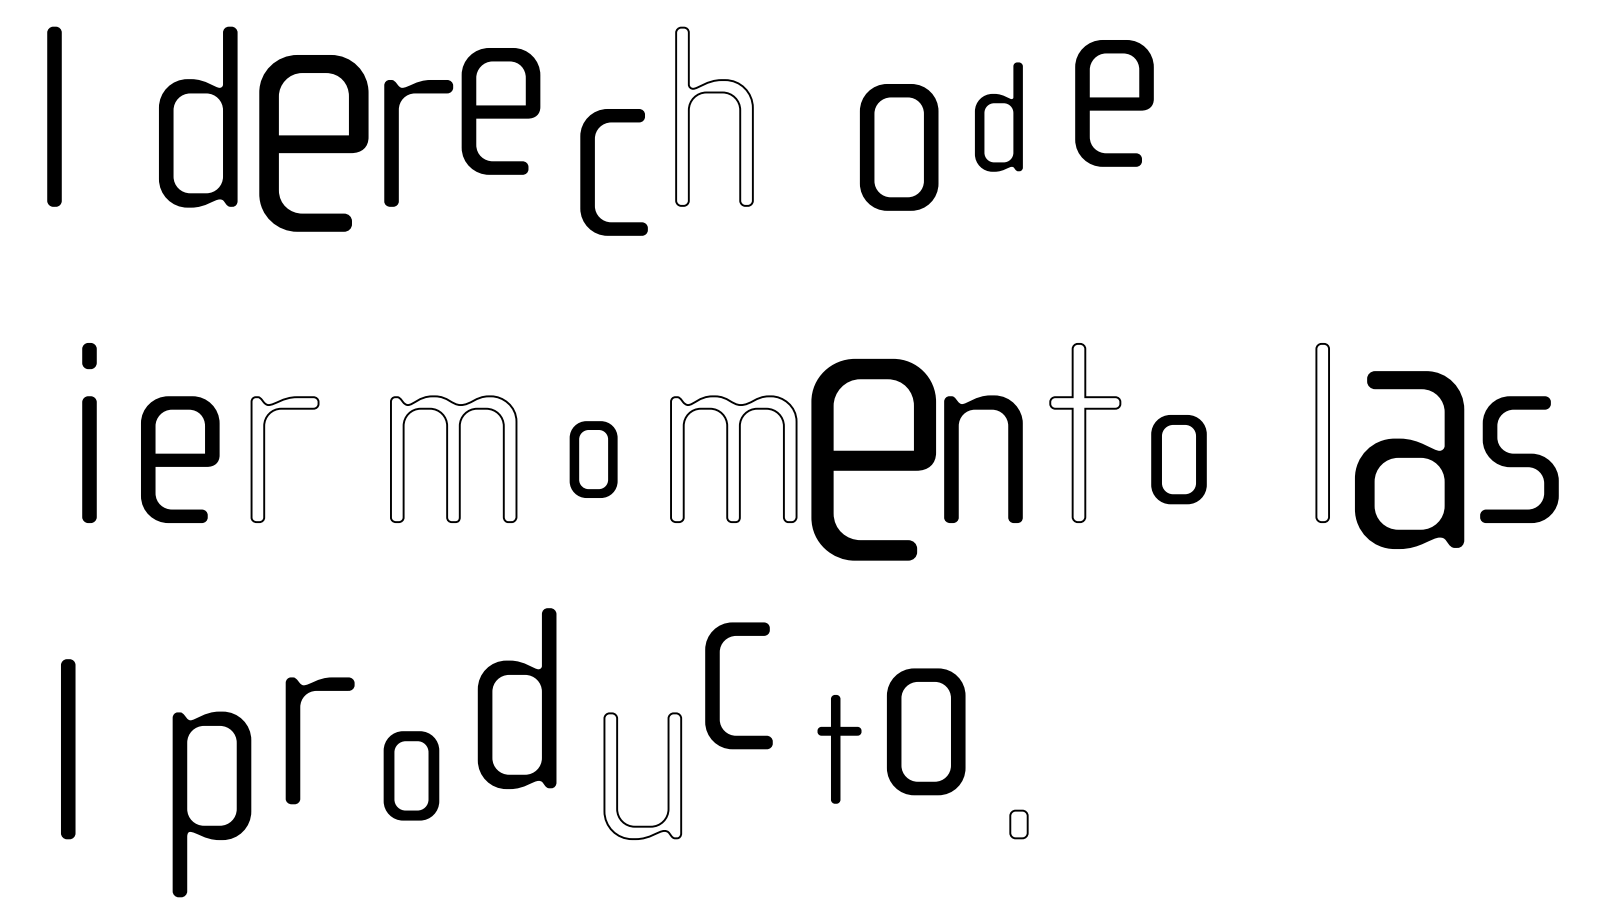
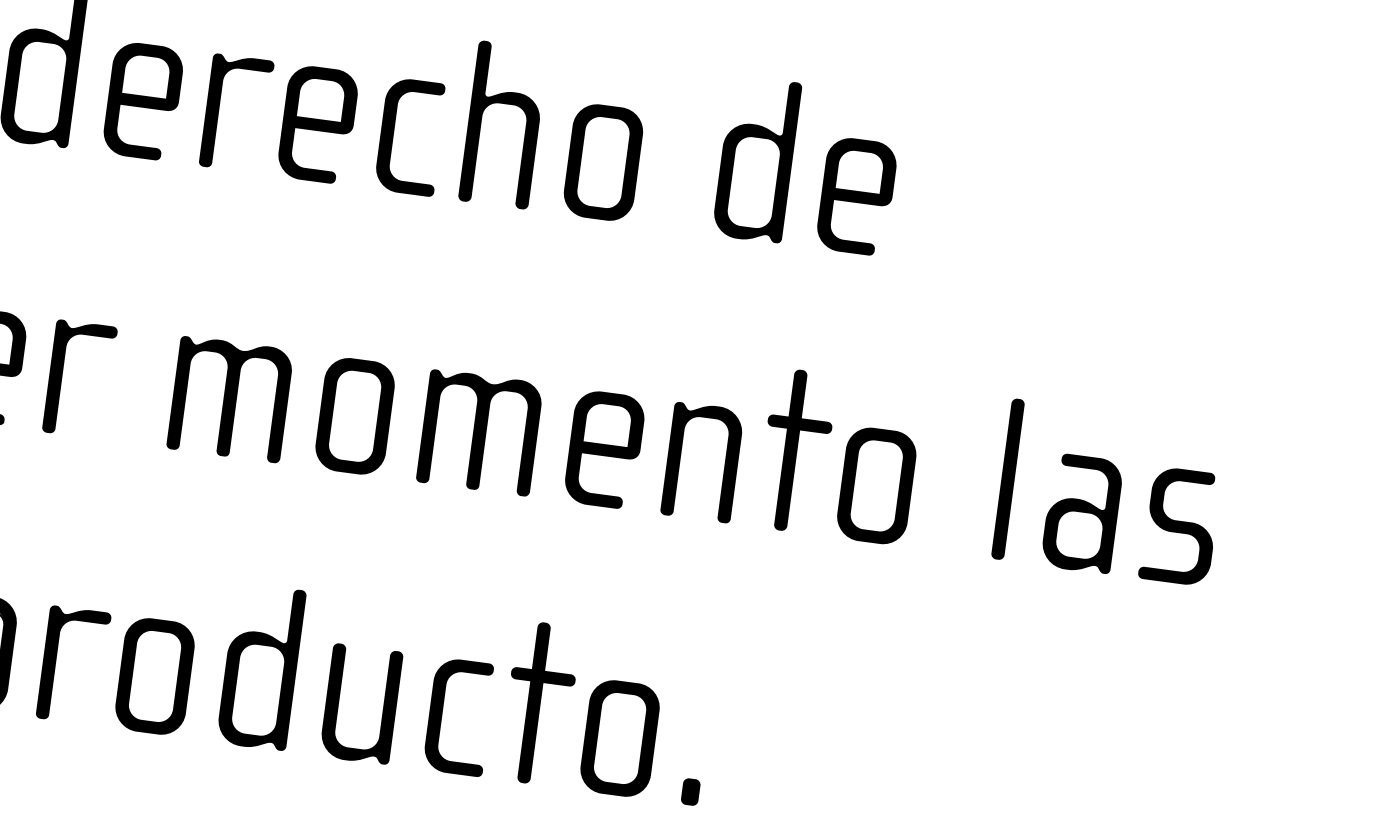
part: (1114, 103) -> (856, 196), moved
part: (500, 111) -> (317, 124), moved
fill: (714, 116) -> (503, 124), added
part: (998, 116) -> (756, 158), size x1.67
part: (313, 143) -> (142, 101), size x0.71
part: (899, 147) -> (603, 162), moved
part: (594, 172) -> (393, 134), moved
fill: (1085, 432) -> (796, 450), added
fill: (1322, 432) -> (1007, 478), added
fill: (284, 459) -> (79, 379), added
fill: (453, 459) -> (230, 399), added
part: (593, 459) -> (354, 416), size x1.67
fill: (733, 459) -> (479, 432), added
part: (873, 459) -> (604, 449), size x0.62
part: (1178, 459) -> (876, 485), size x1.43
part: (1409, 459) -> (1082, 513), size x0.71
part: (719, 685) -> (442, 714), moved
part: (516, 698) -> (260, 666), moved
part: (926, 731) -> (620, 738), moved
part: (300, 740) -> (56, 662), moved
part: (839, 749) -> (539, 703), size x1.67
part: (411, 775) -> (155, 676), size x1.43
fill: (642, 776) -> (360, 704), added
fill: (1018, 824) -> (690, 792), added

